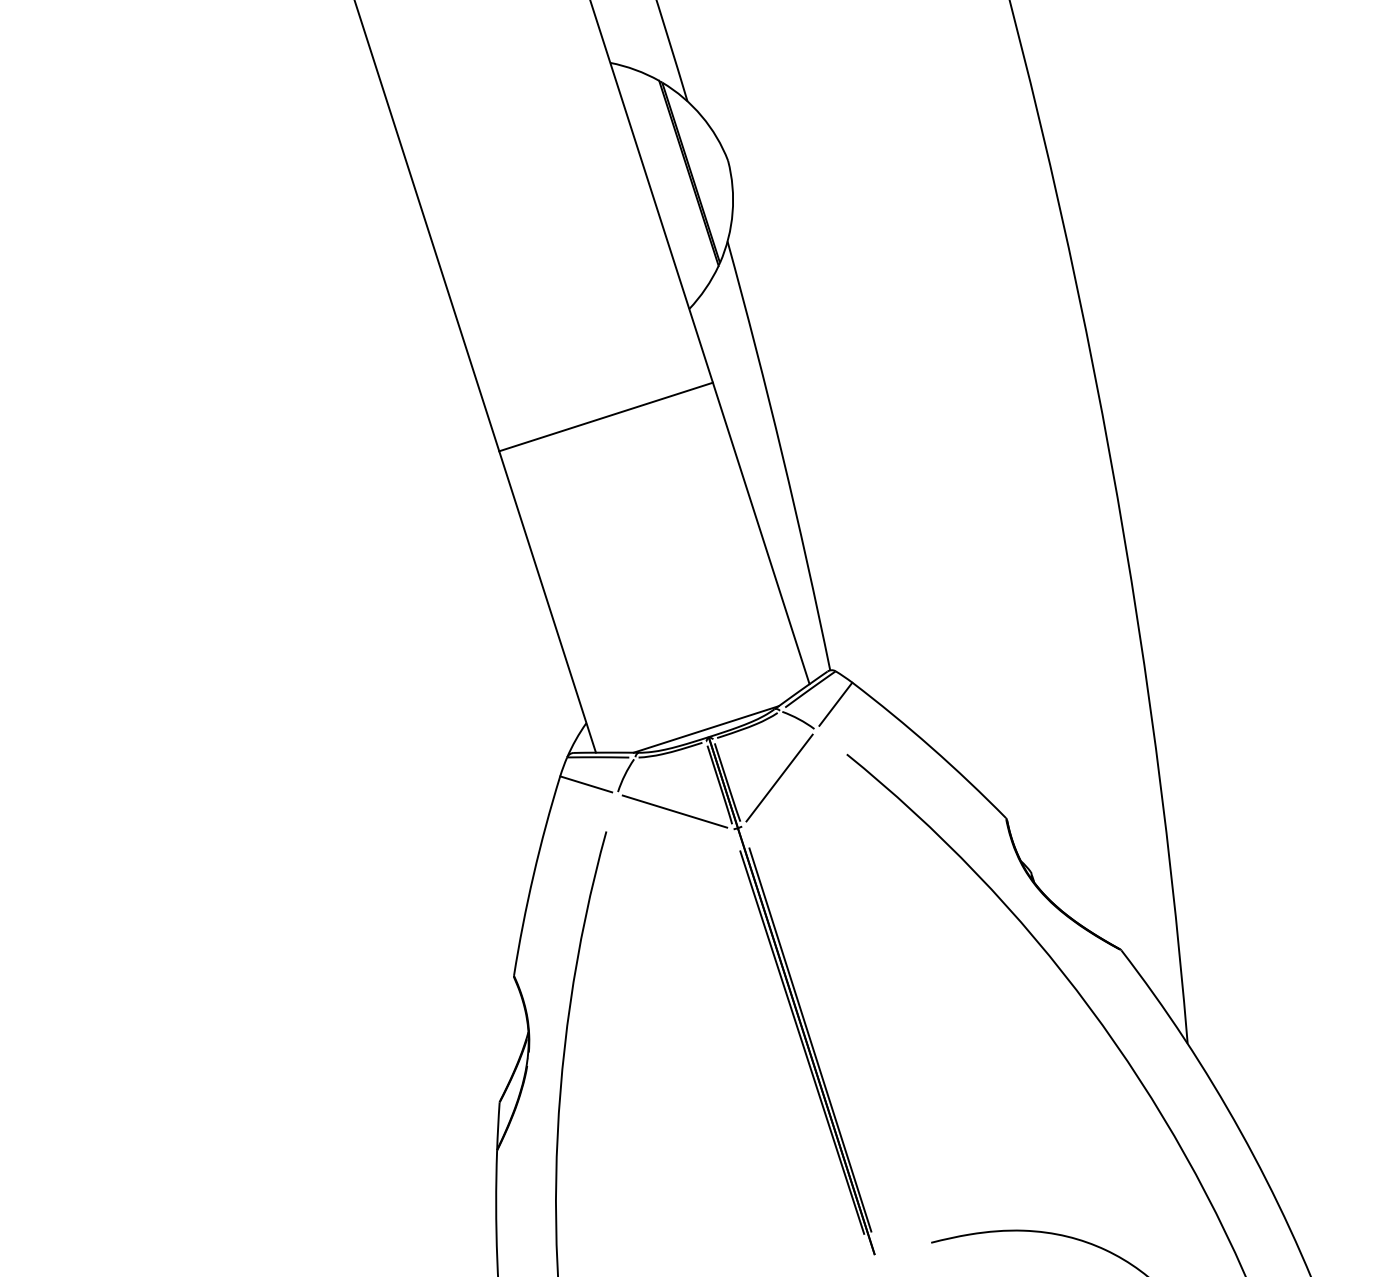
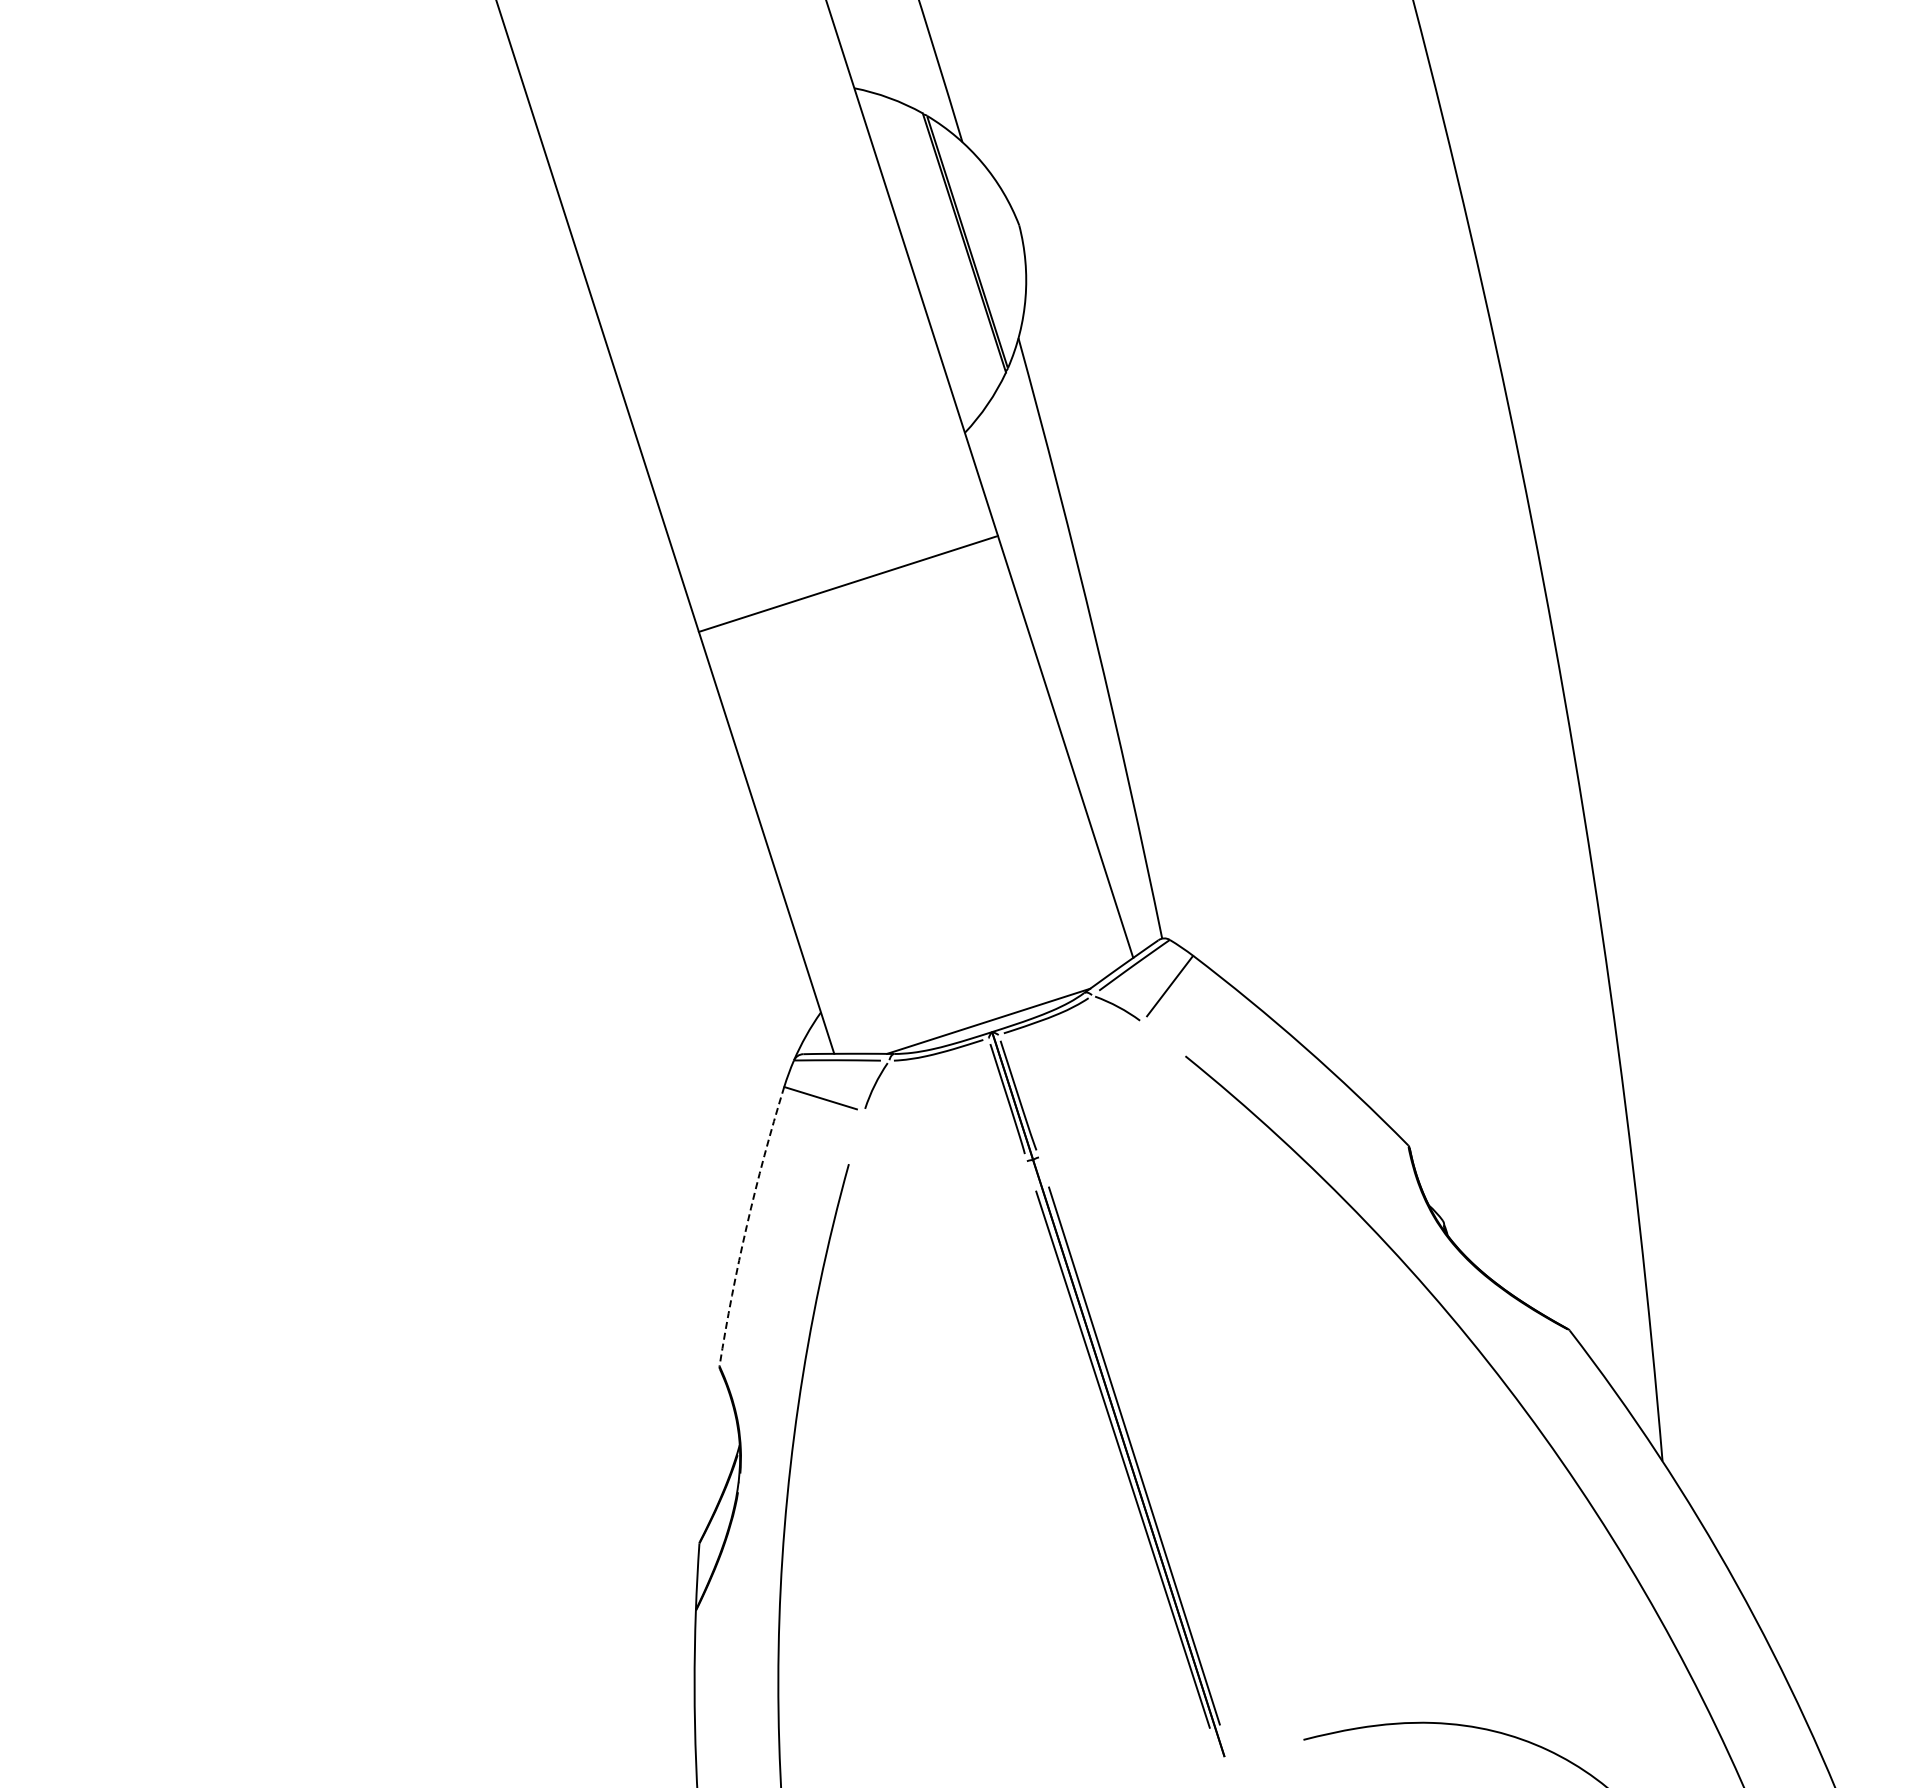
line: (779, 778) -> (1090, 1089), removed
line: (674, 811) -> (944, 1135), removed
arc: (533, 875) -> (746, 1225), solid -> dashed

